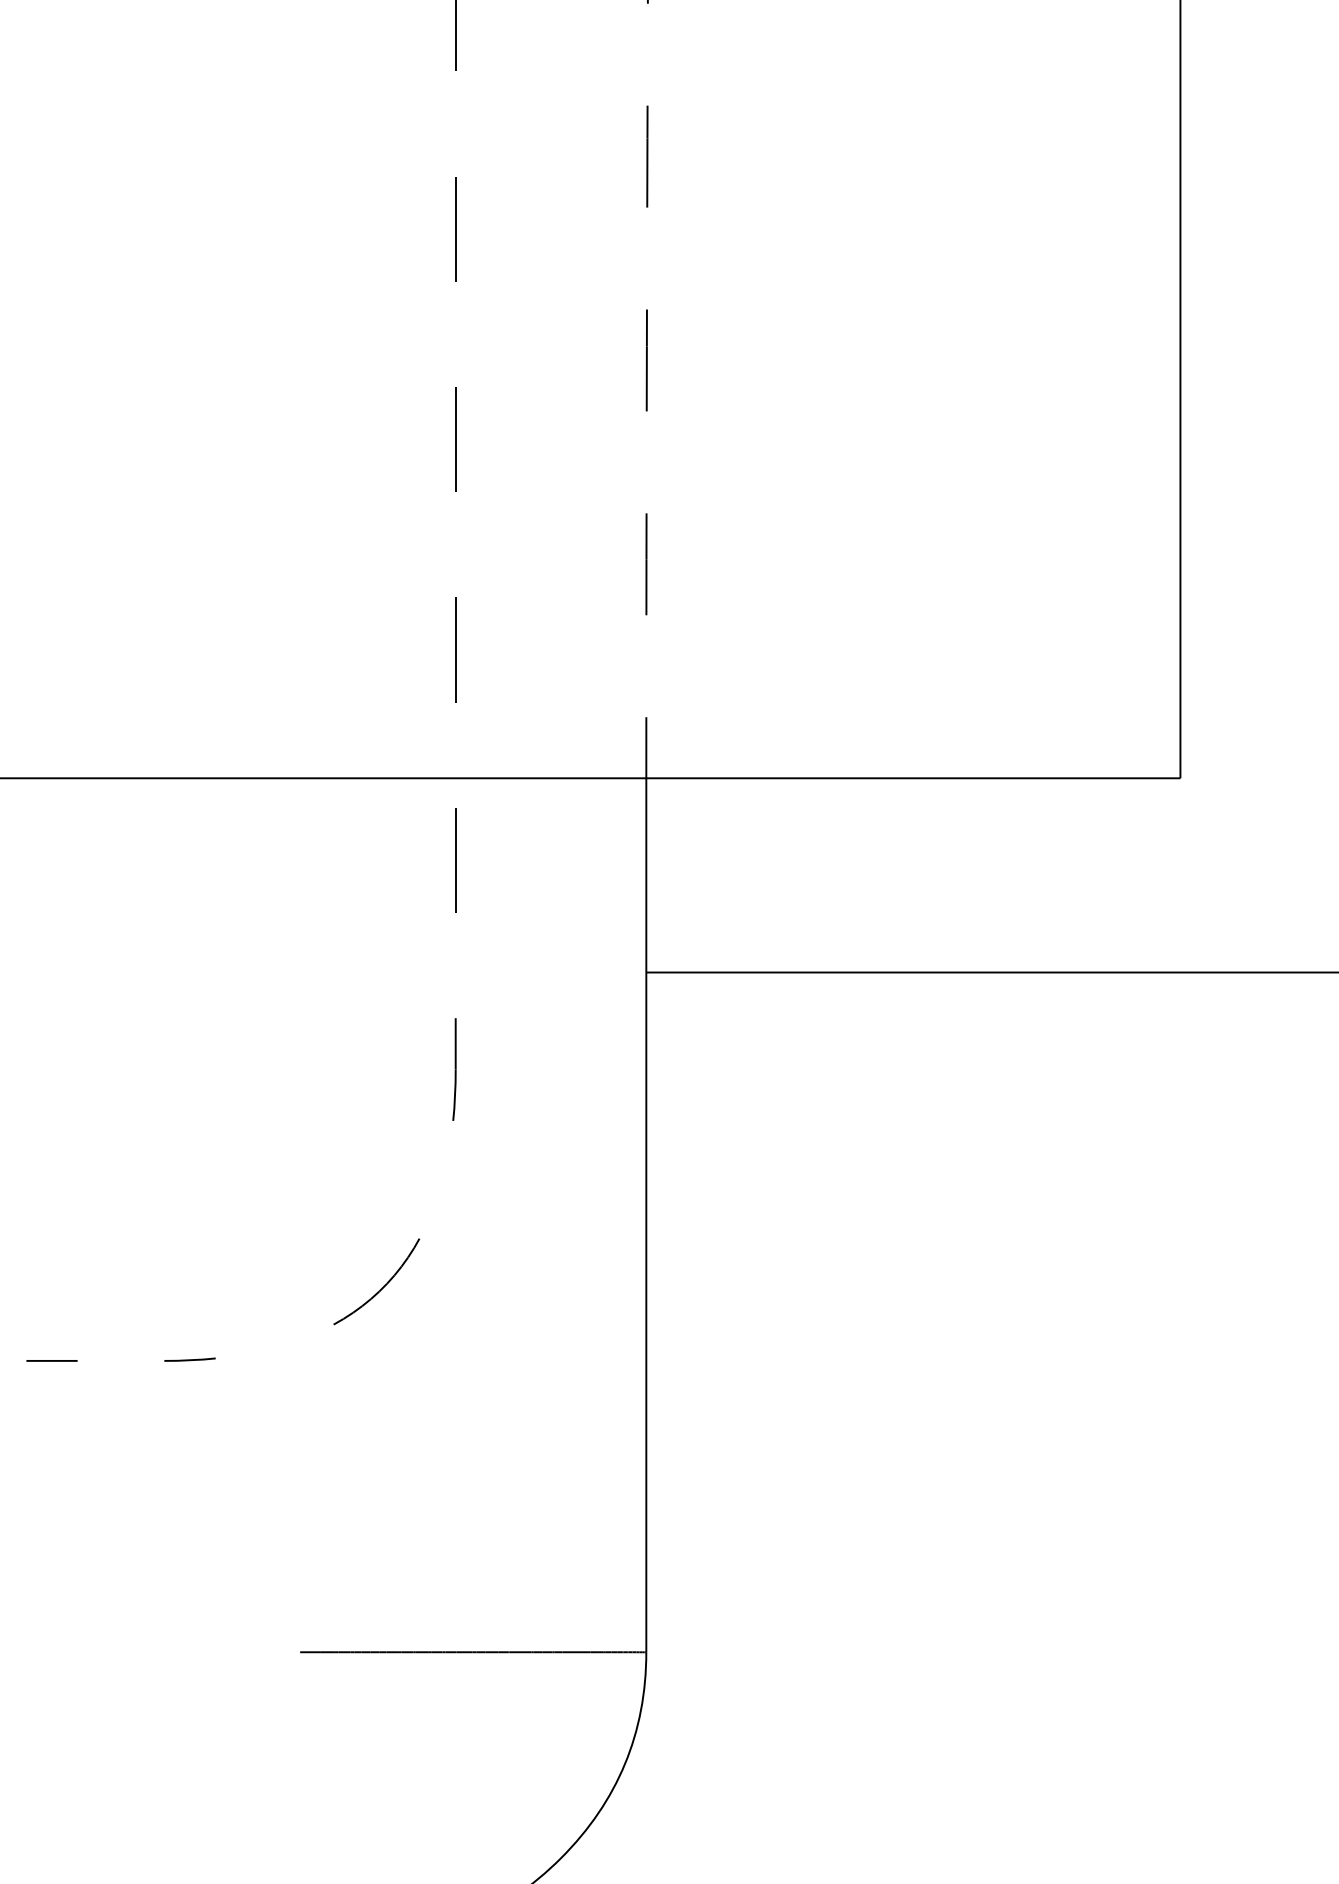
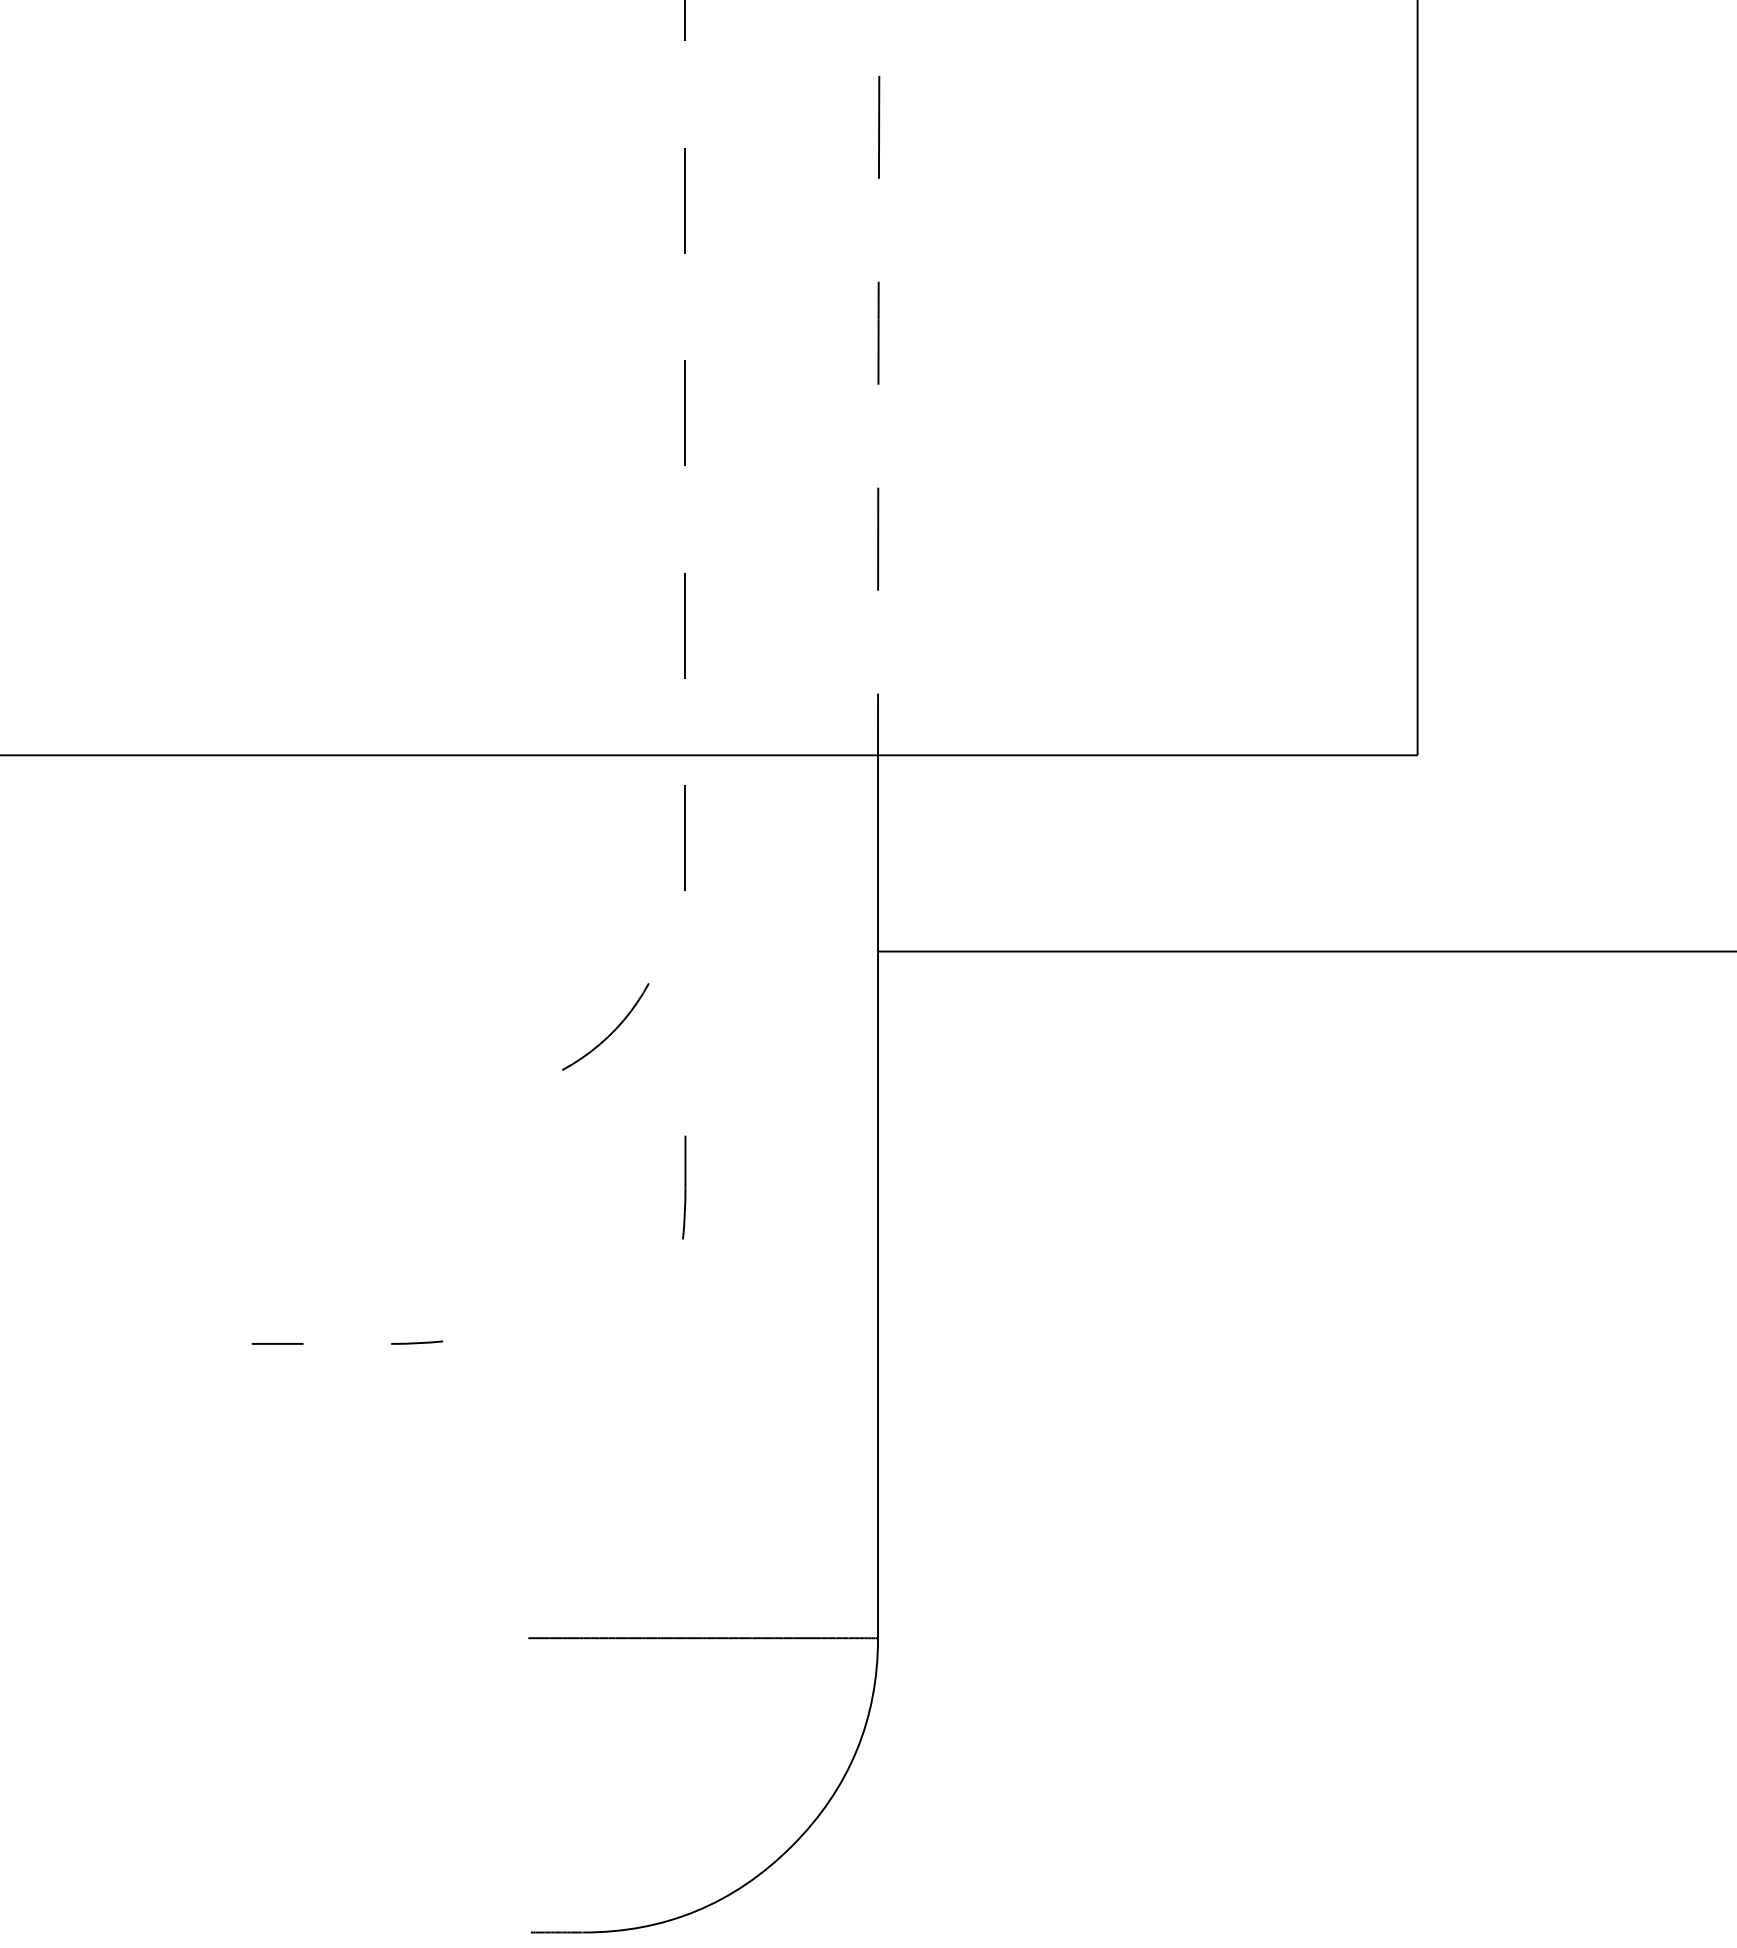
line: (454, 1069) -> (684, 1187), moved
part: (382, 1287) -> (611, 1032), moved

